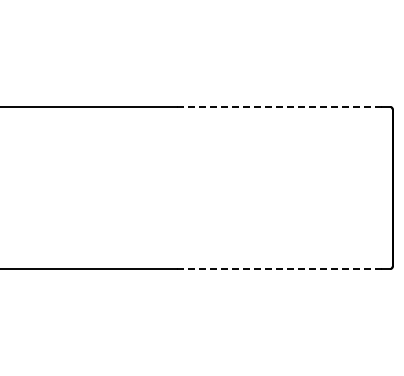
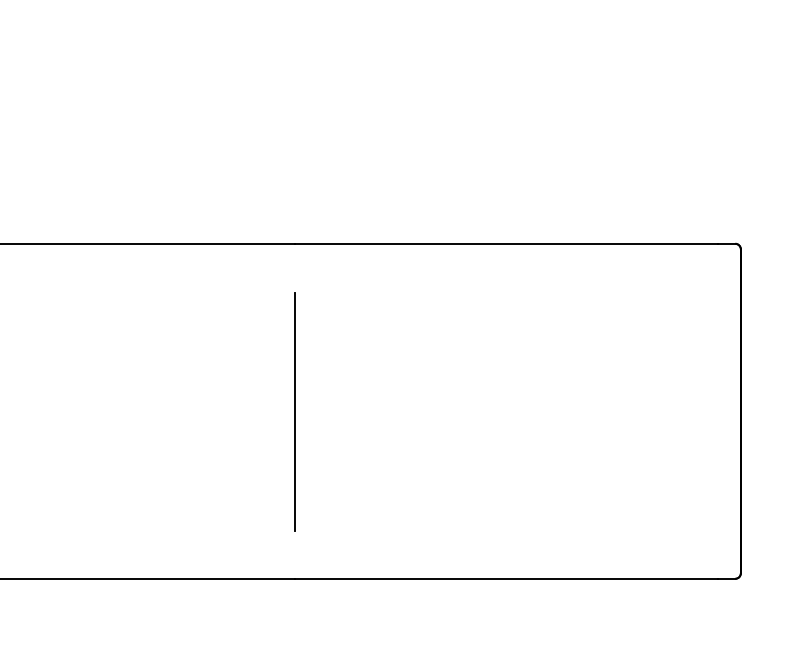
line: (280, 106) -> (508, 242), dashed -> solid
line: (176, 188) -> (293, 412), added
line: (279, 269) -> (506, 579), dashed -> solid

